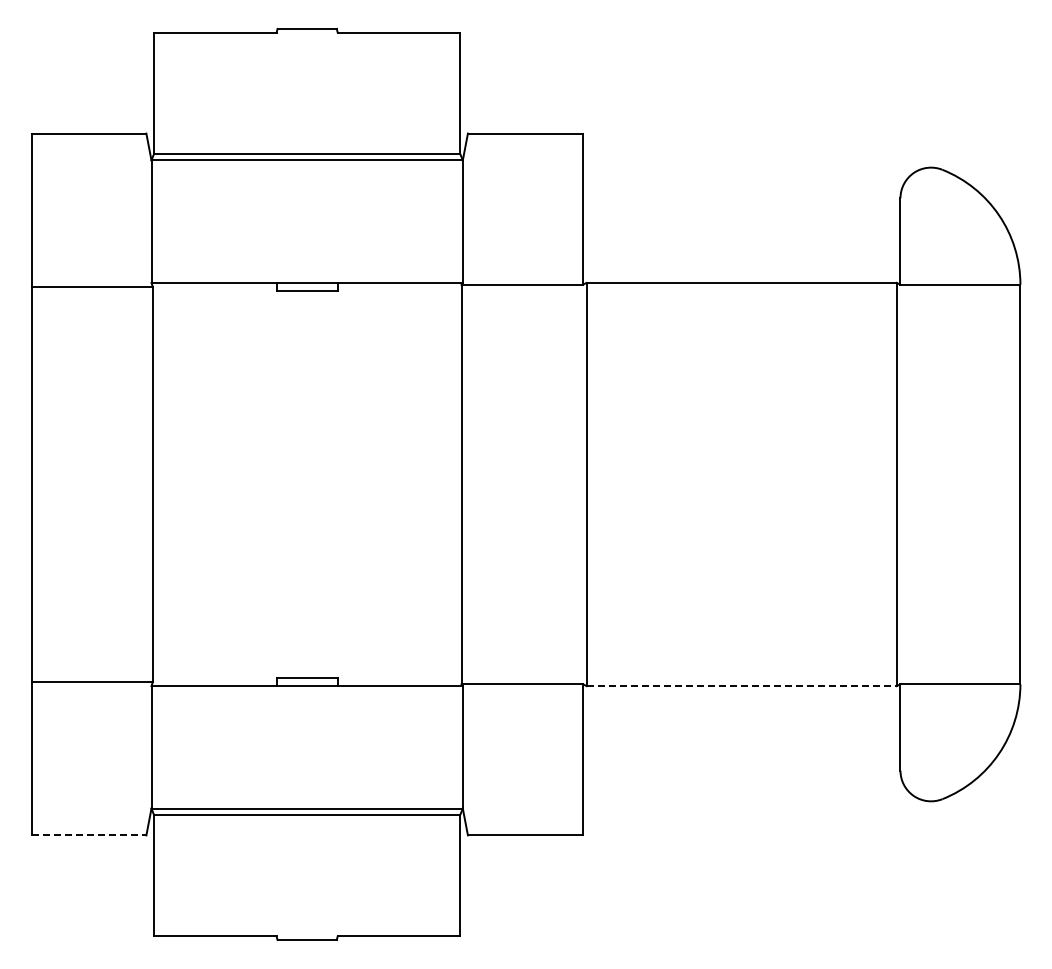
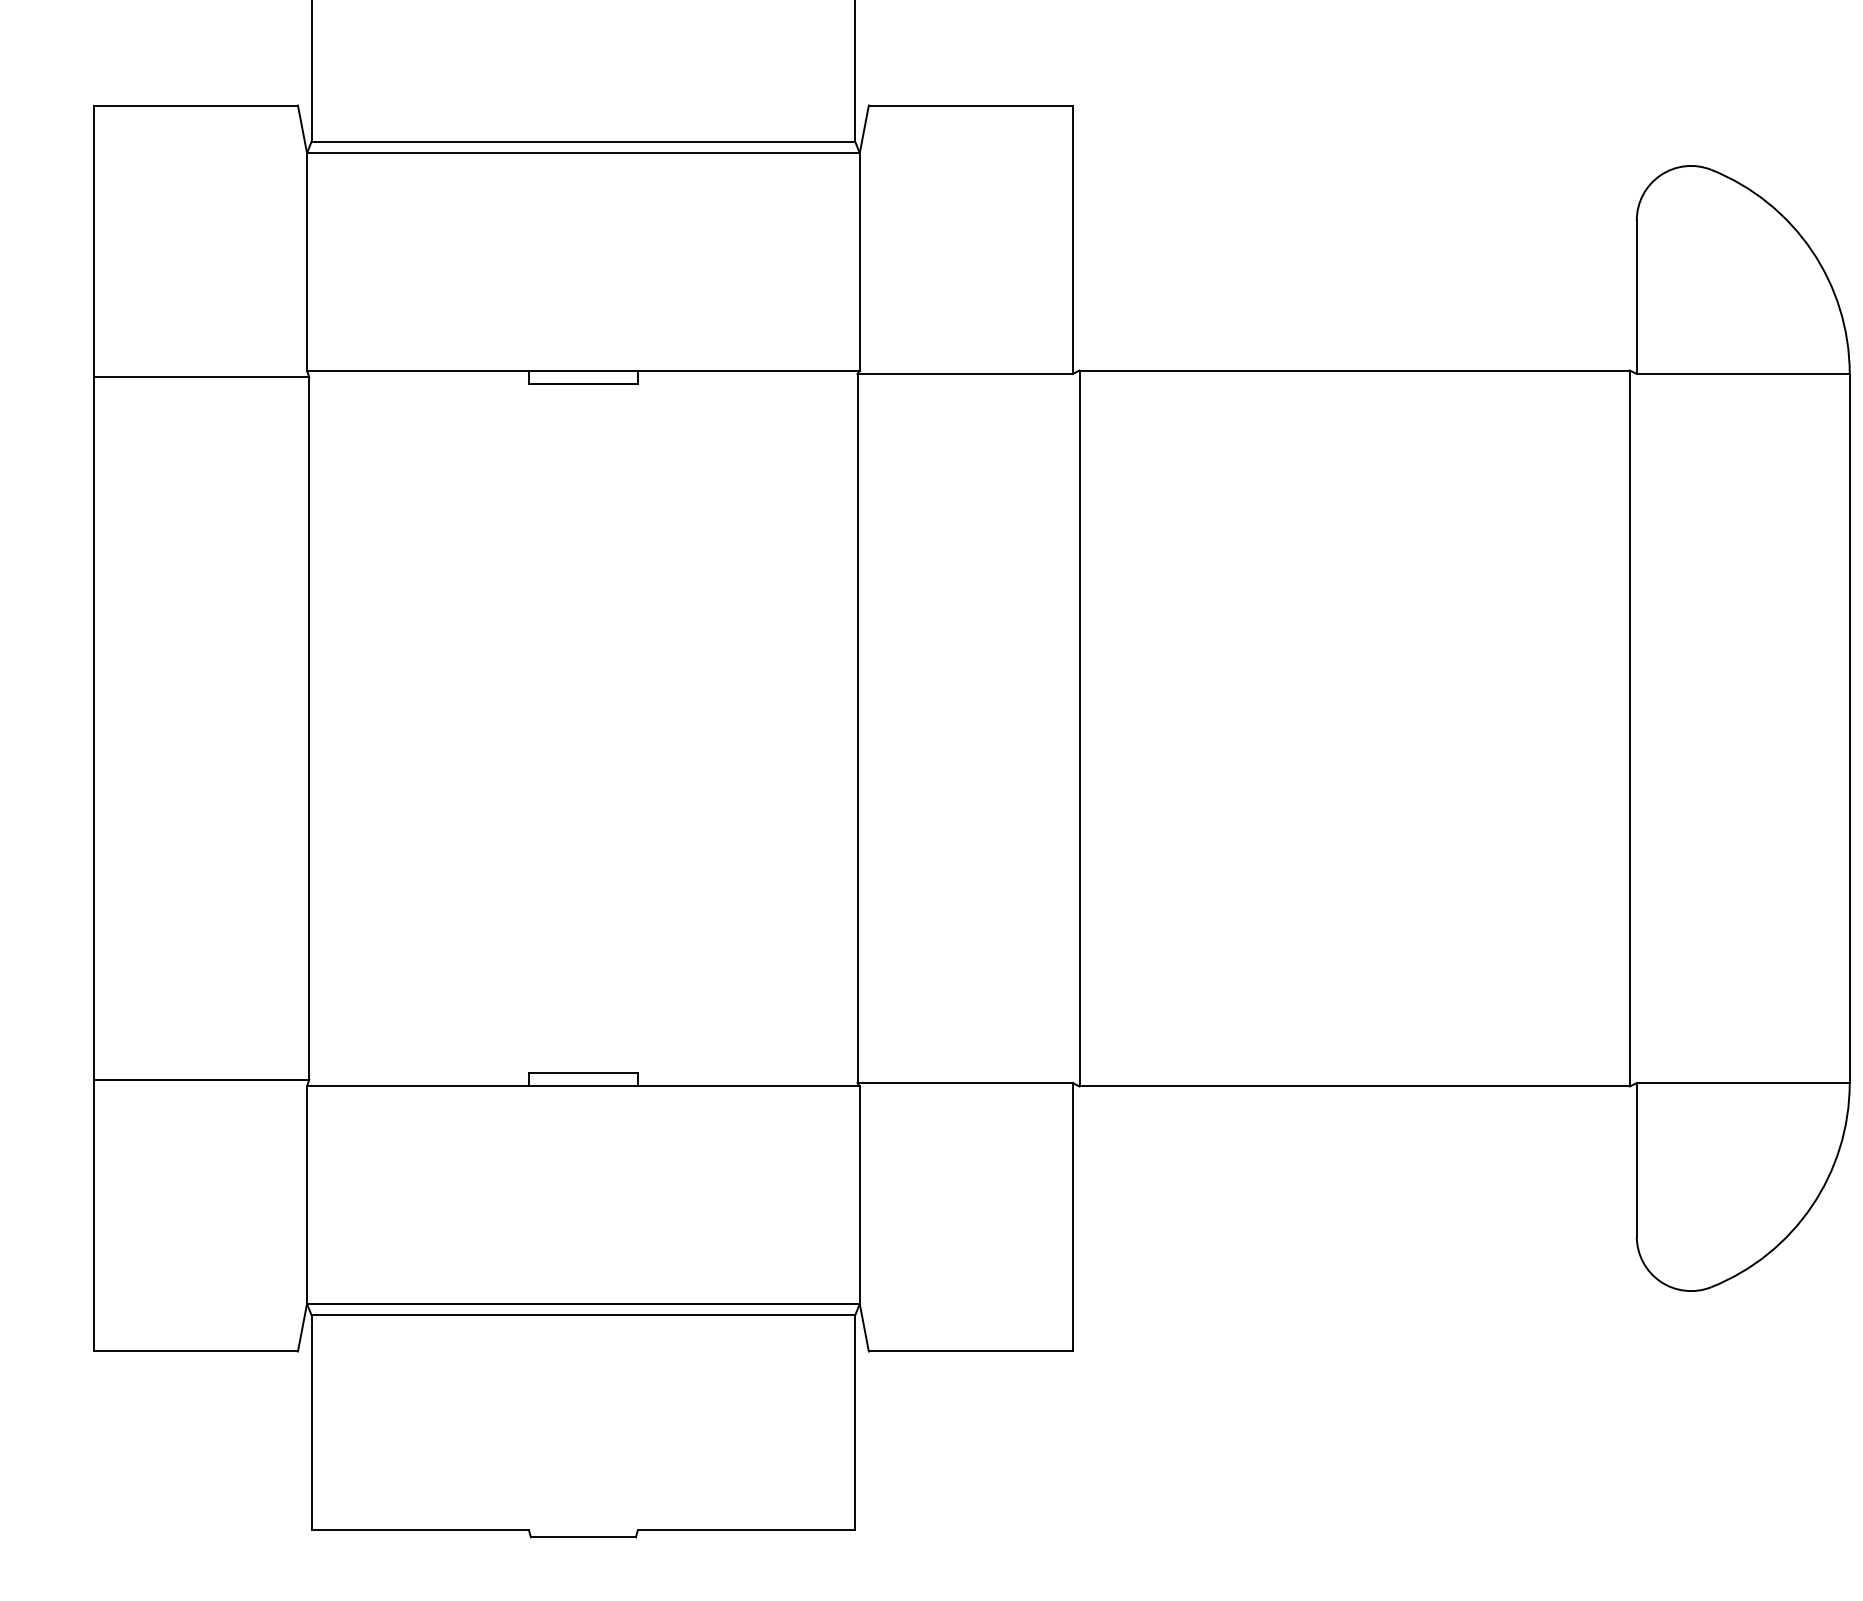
line: (742, 686) -> (1356, 1087), dashed -> solid
line: (89, 835) -> (196, 1351), dashed -> solid

